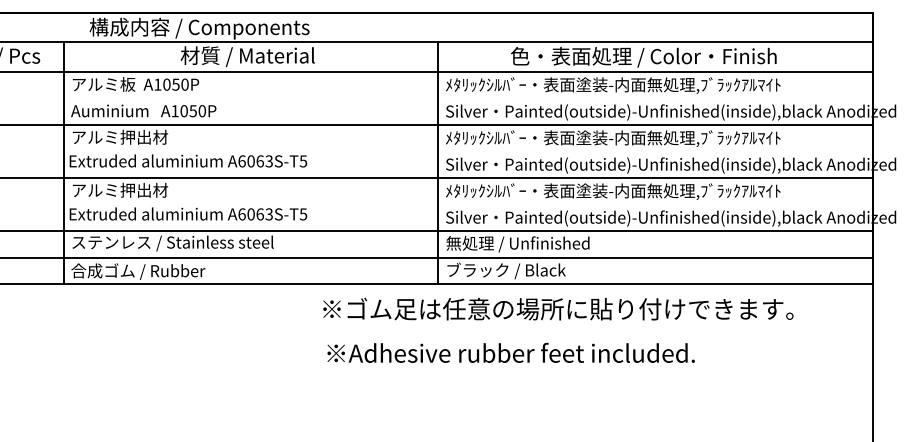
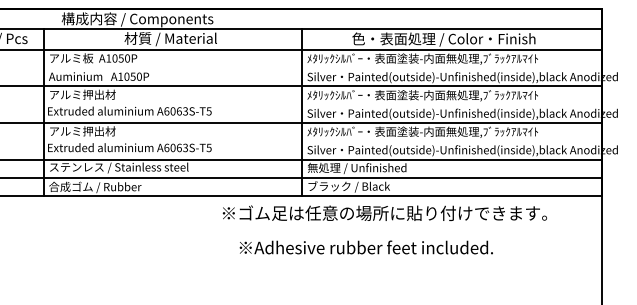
text: (509, 352) -> (365, 247), moved

